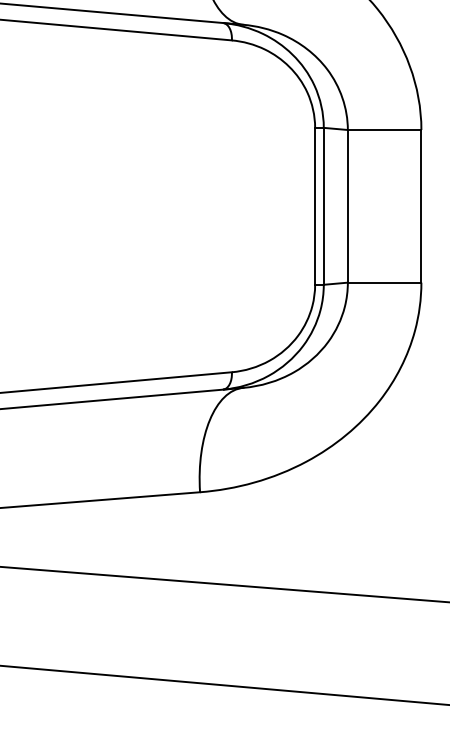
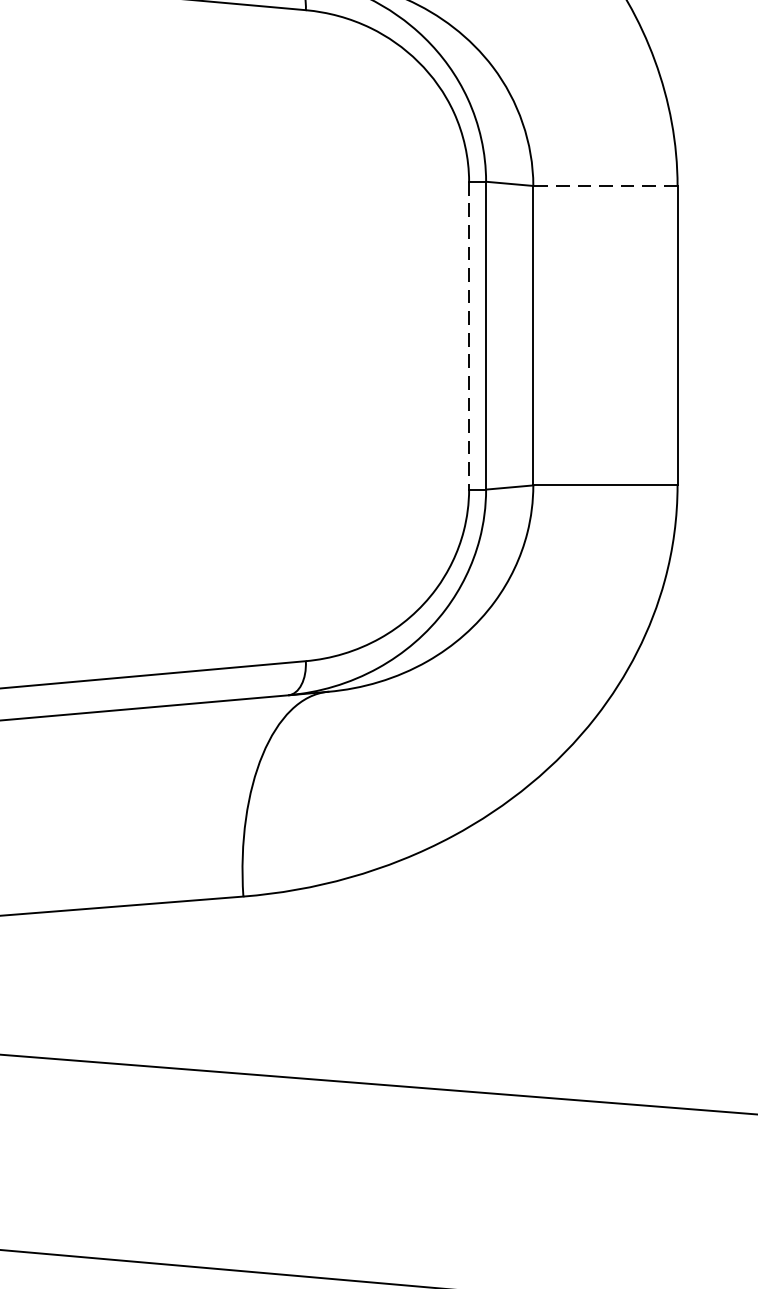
line: (384, 130) -> (605, 186), solid -> dashed
line: (315, 206) -> (469, 336), solid -> dashed

